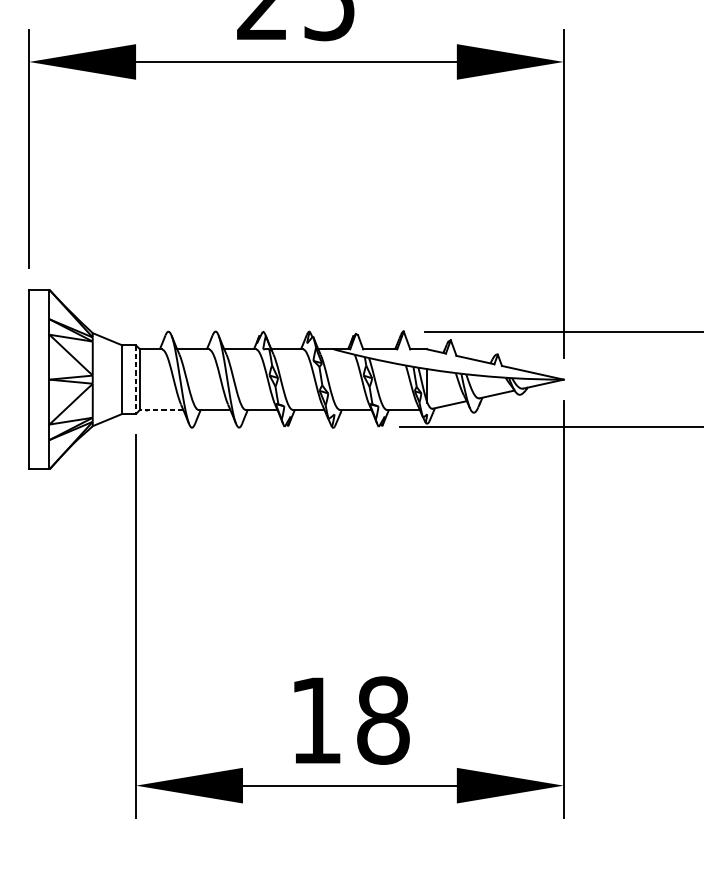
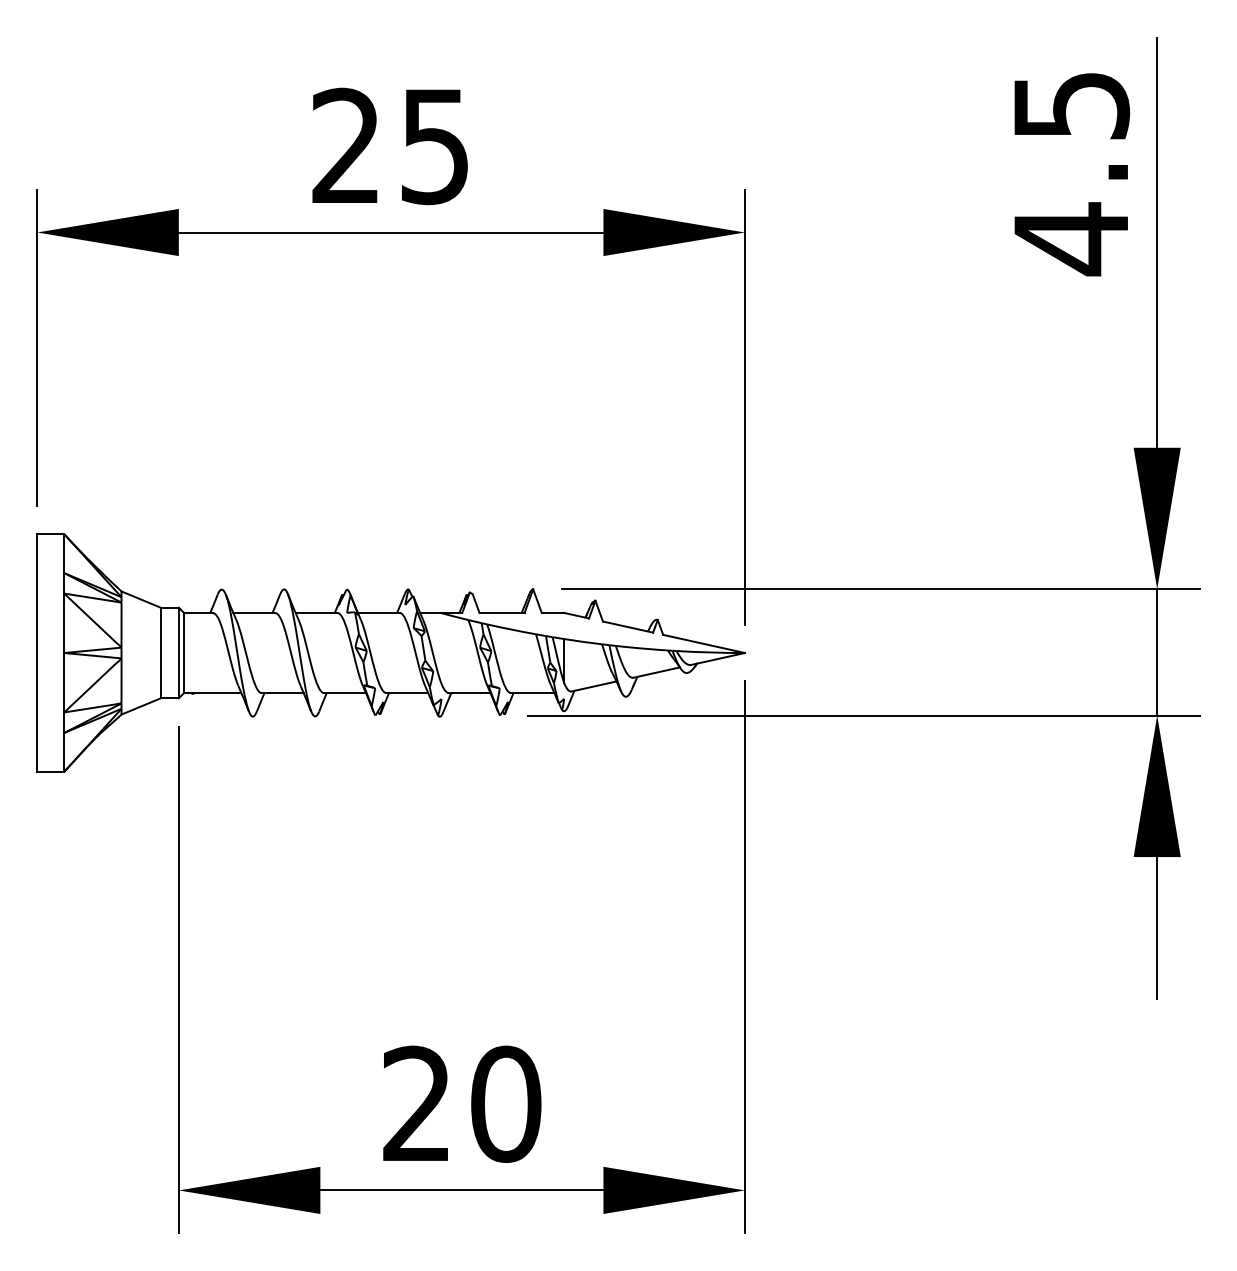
line: (135, 380) -> (178, 653), dashed -> solid
line: (161, 410) -> (212, 693), dashed -> solid
text: (350, 720) -> (462, 1103), 18 -> 20

